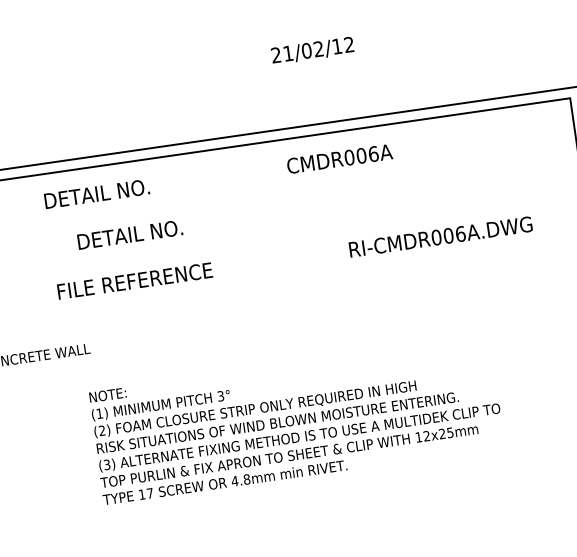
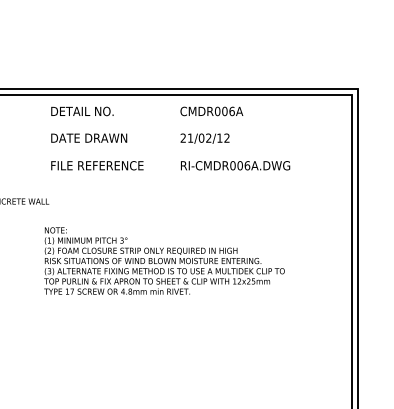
text: (311, 50) -> (204, 138), moved
text: (97, 194) -> (82, 111), moved
text: (148, 230) -> (93, 137), DETAIL NO. -> DATE DRAWN
text: (440, 236) -> (235, 165), moved
text: (135, 280) -> (97, 165), moved

